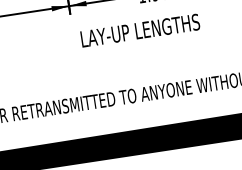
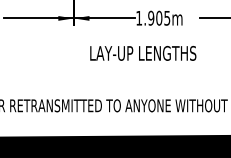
text: (140, 30) -> (143, 53), moved

